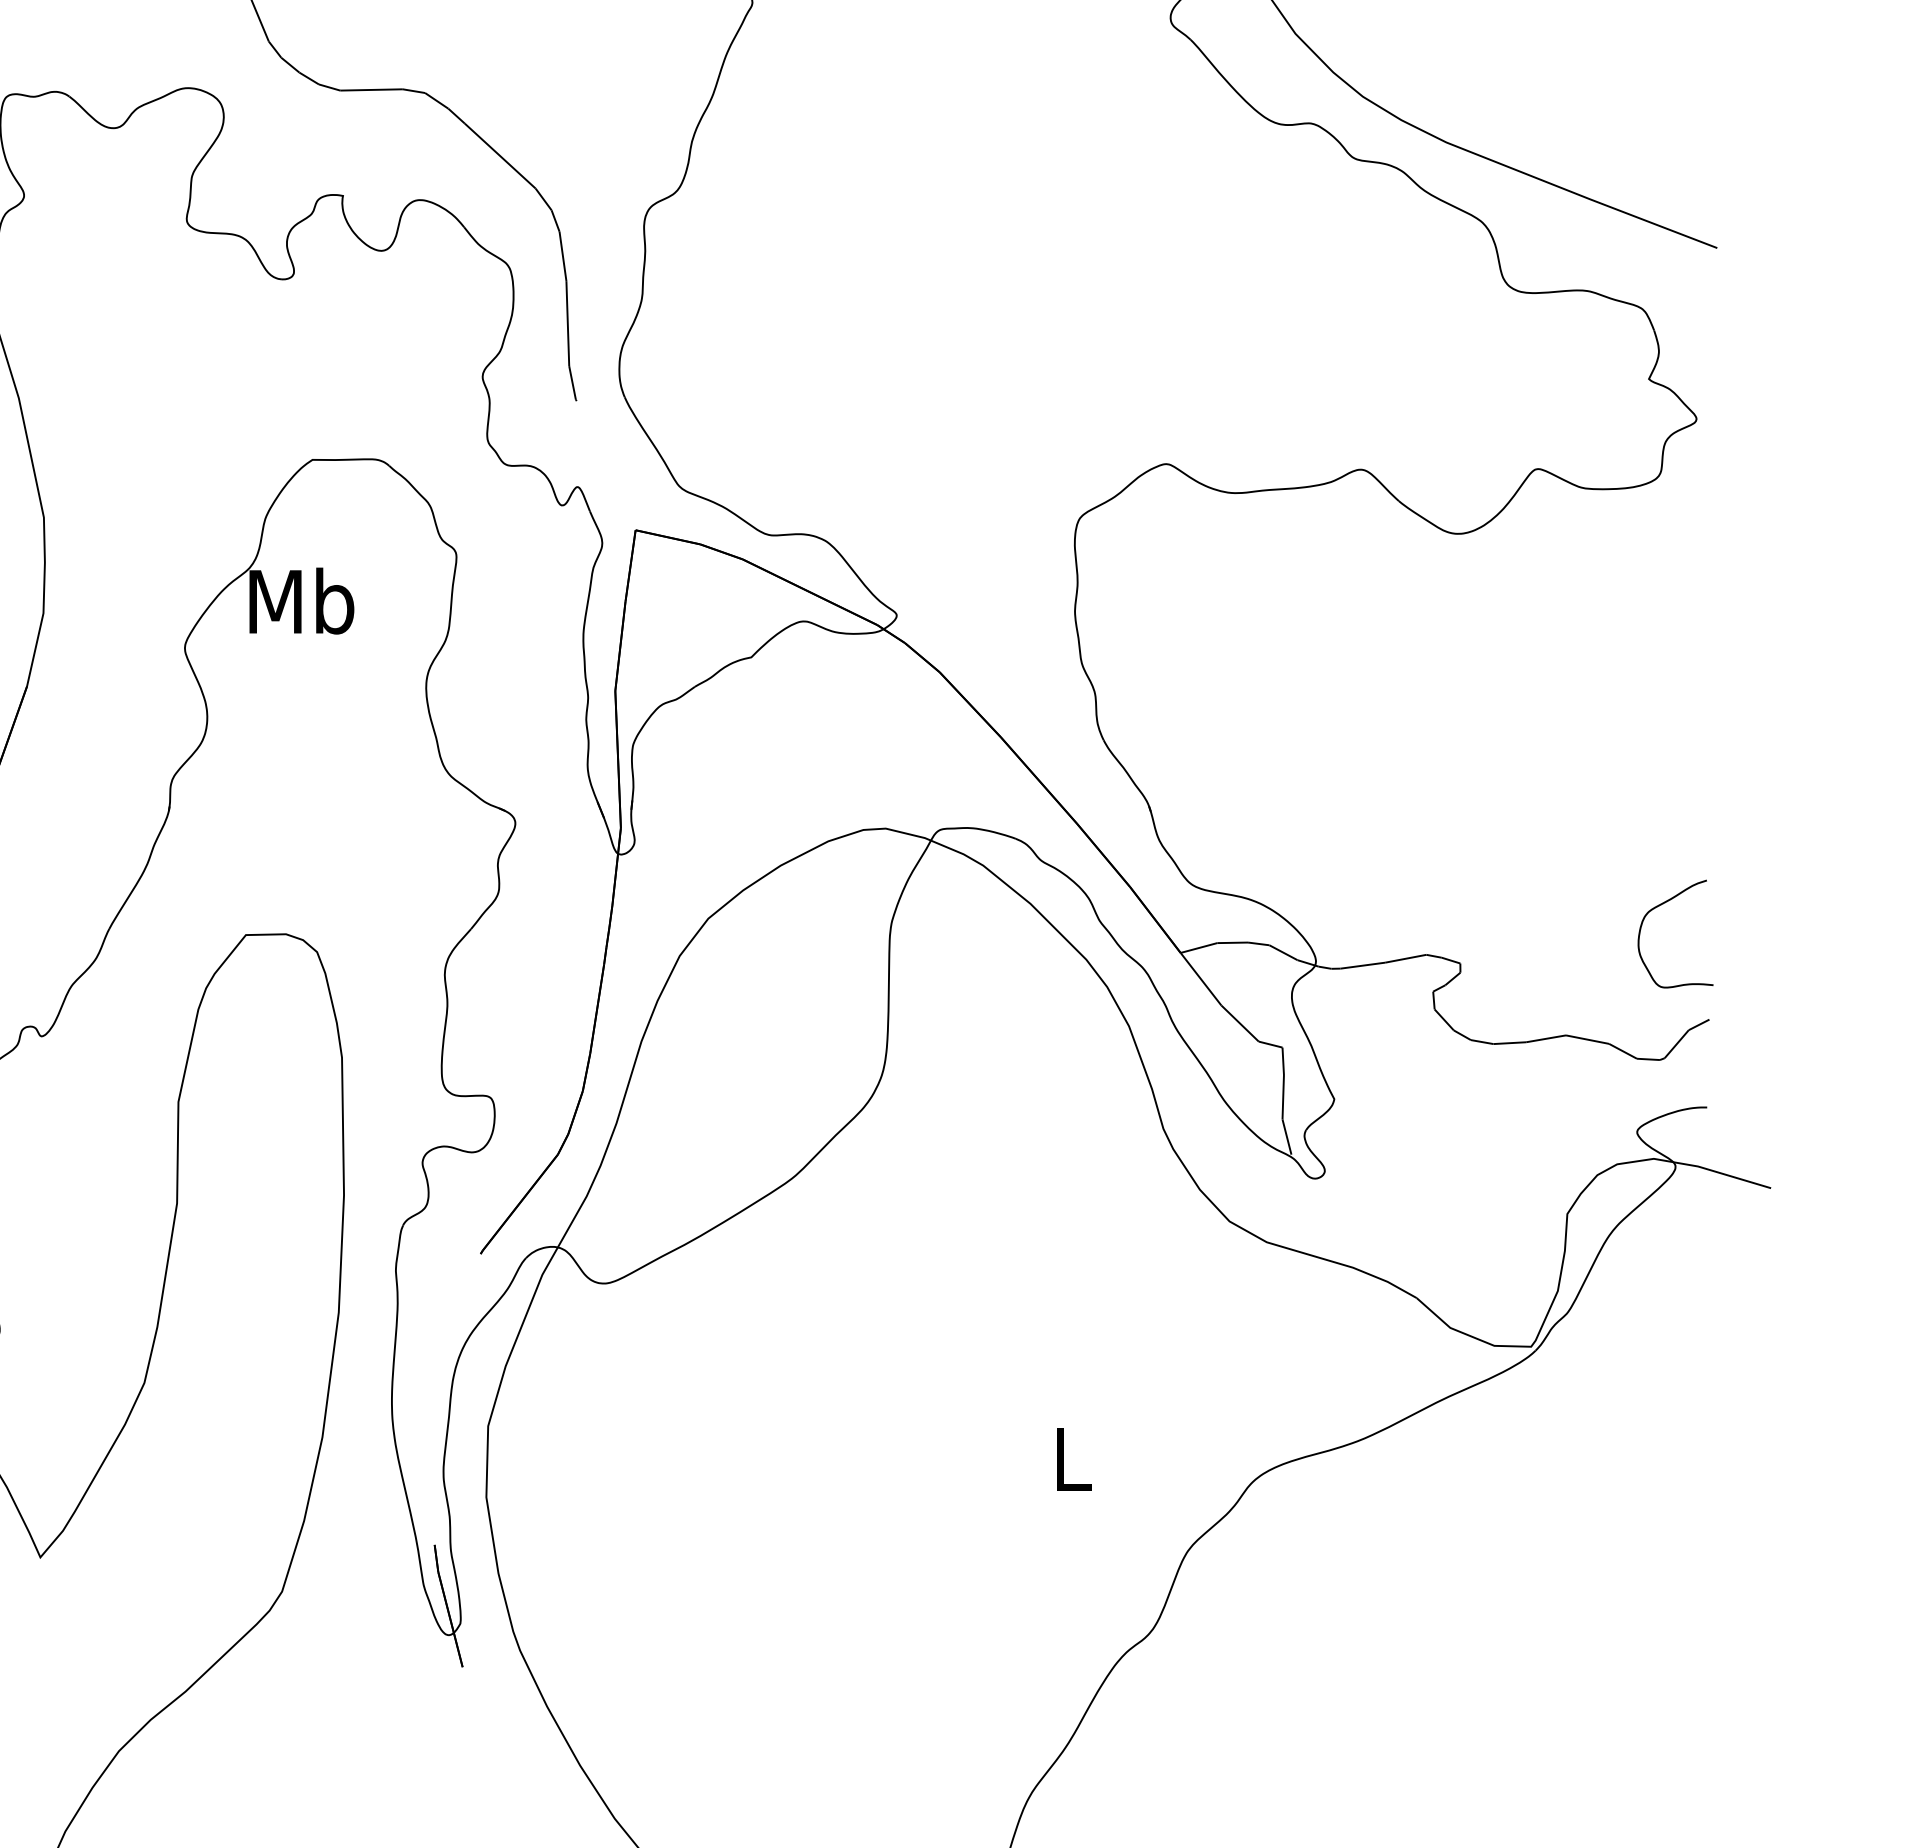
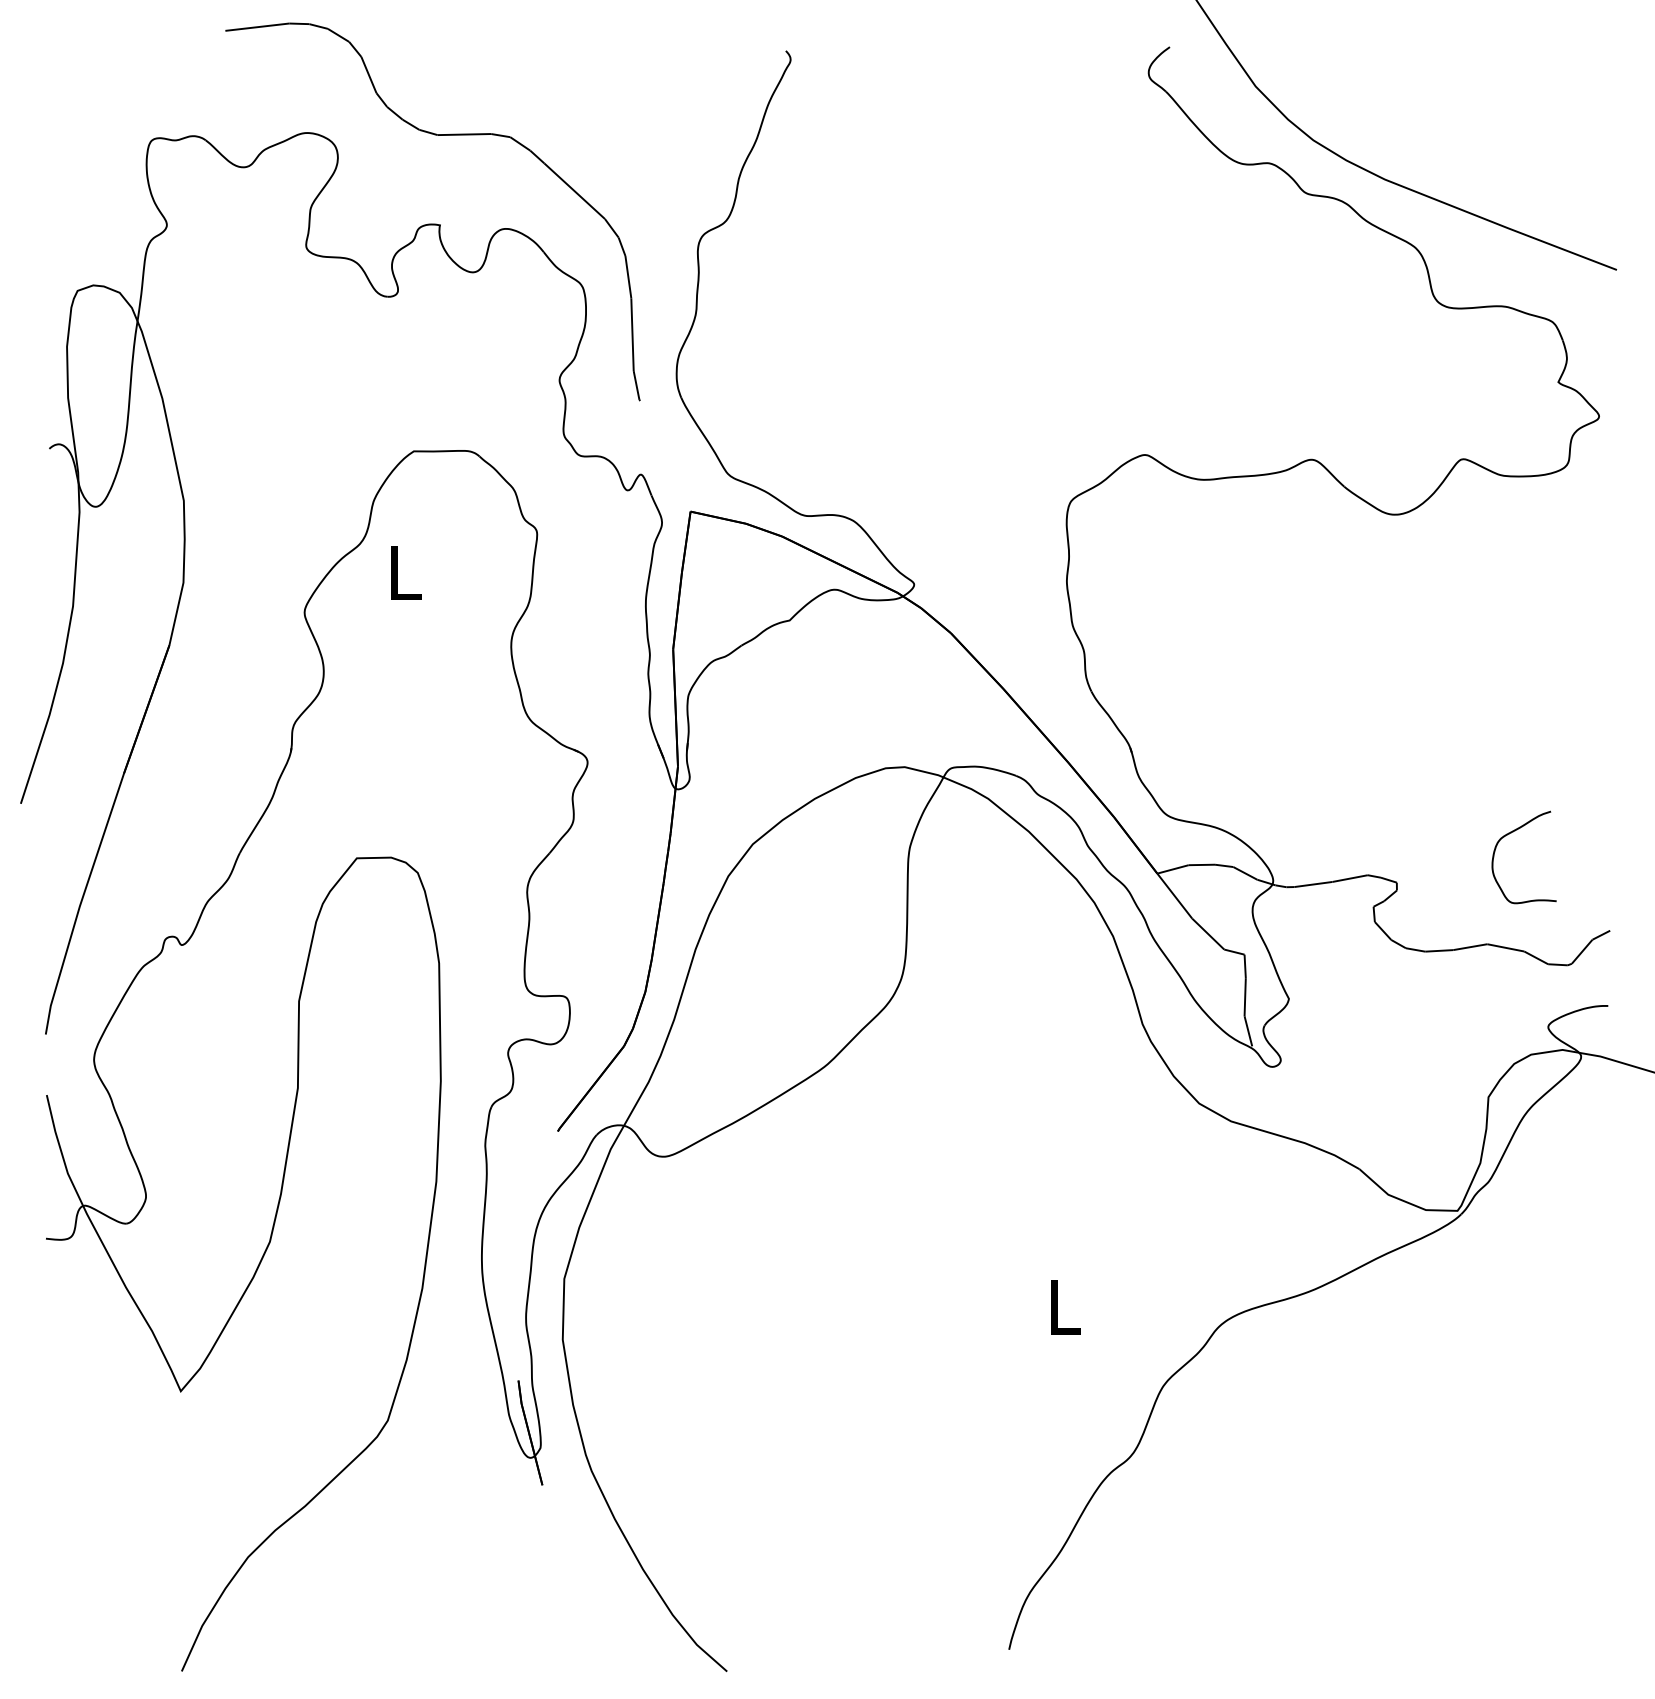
text: (301, 600) -> (404, 571), Mb -> L
curve: (1660, 906) -> (1511, 833), moved

